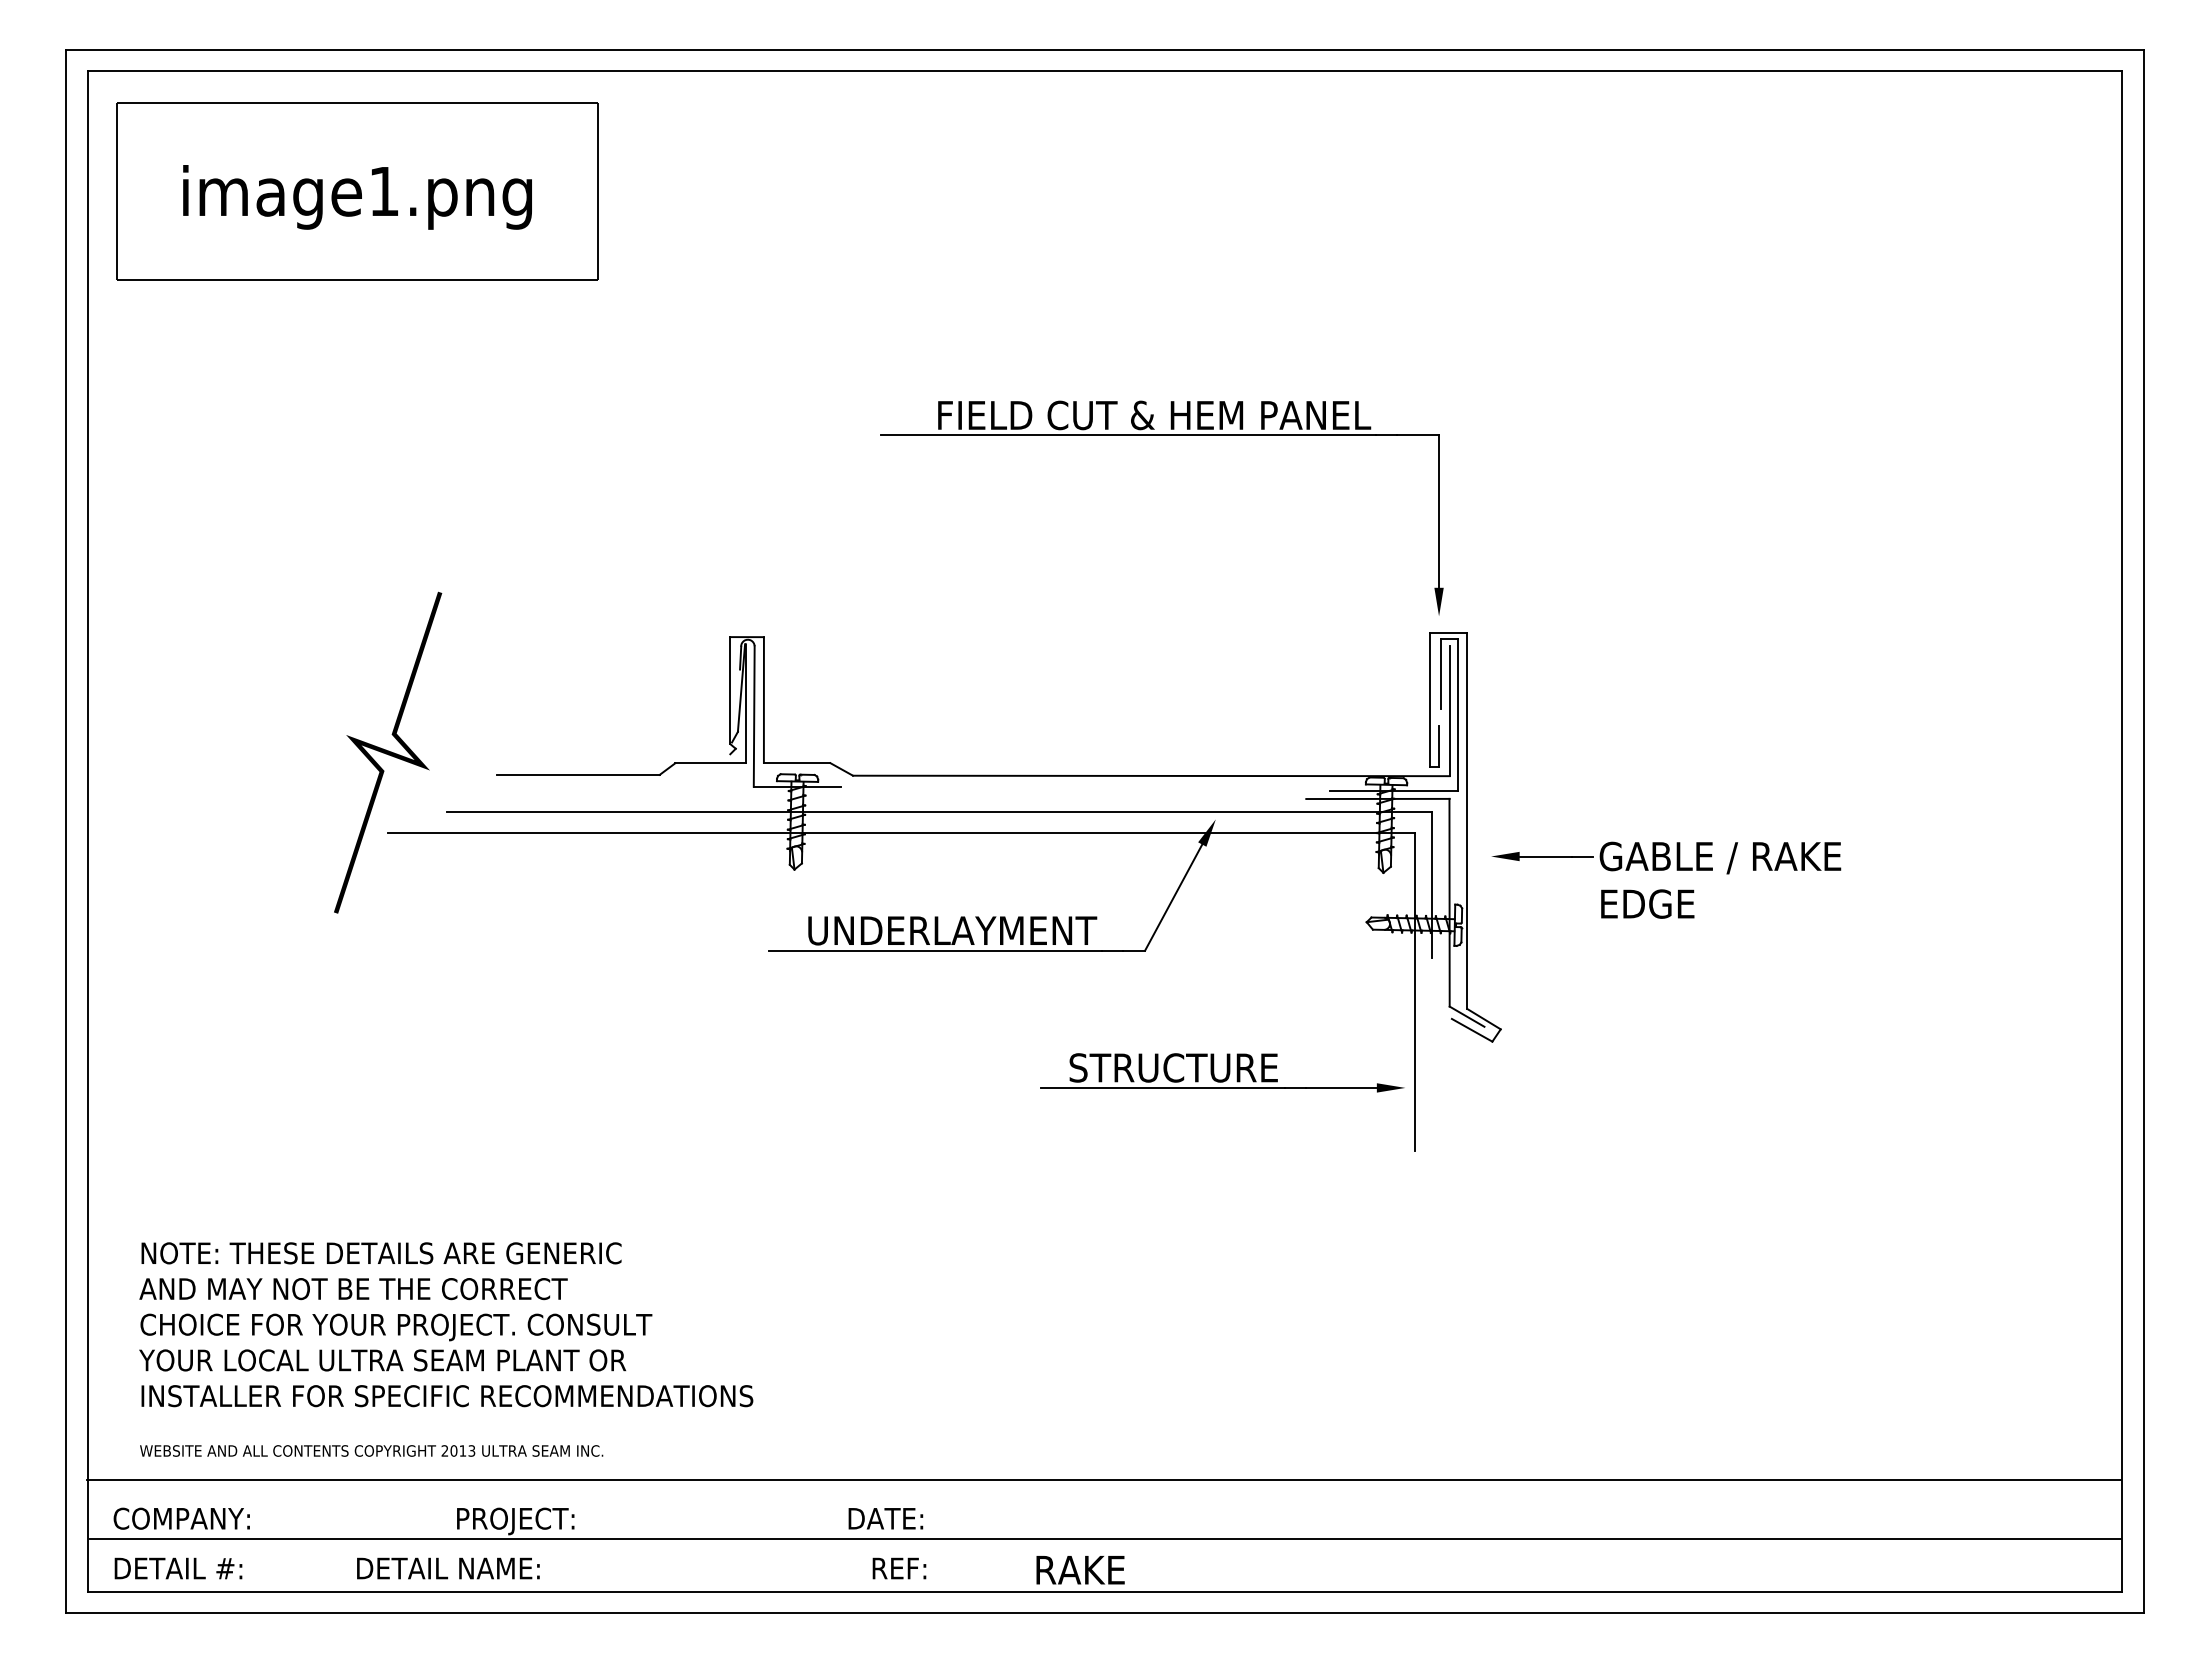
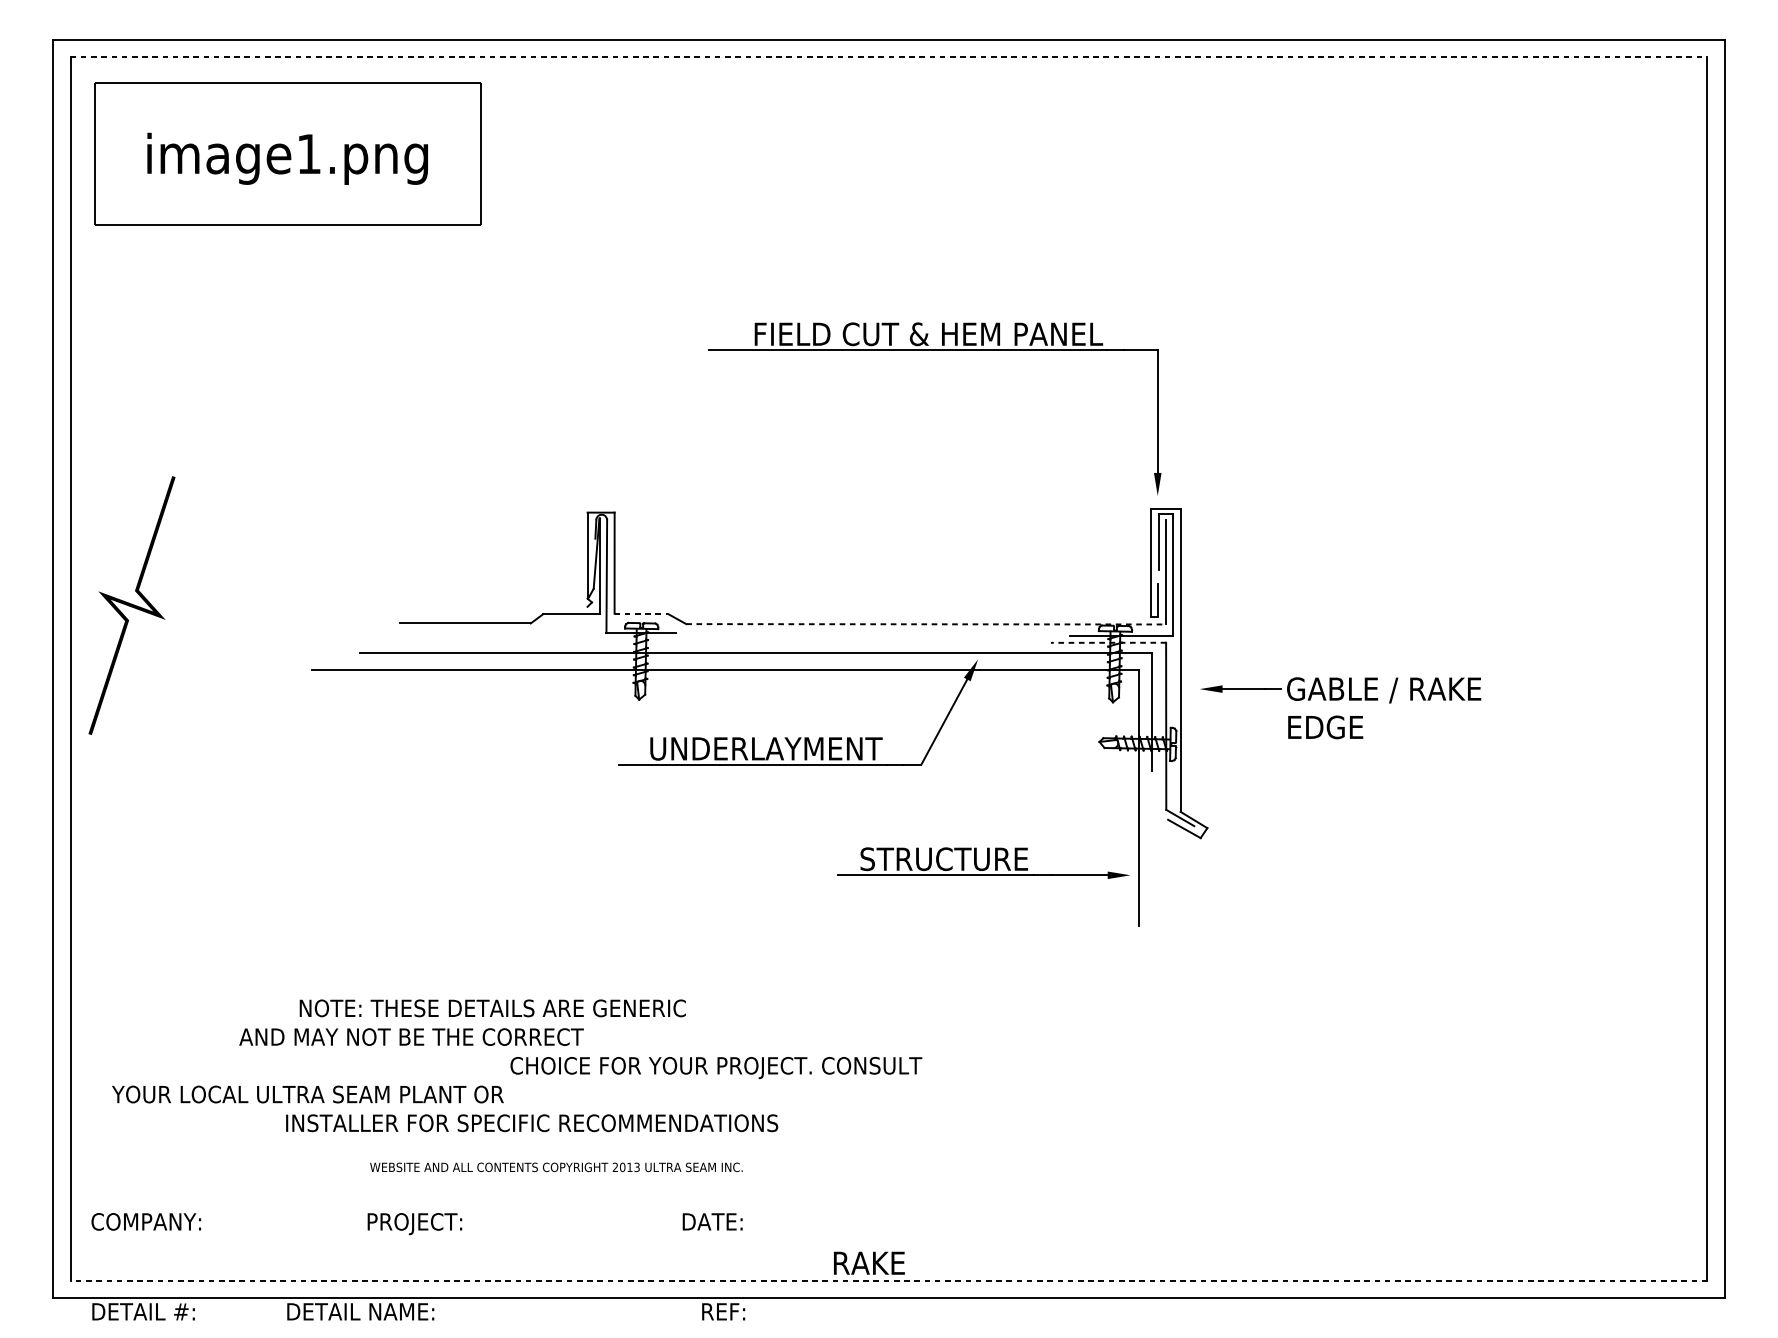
line: (1105, 71) -> (889, 57), solid -> dashed
curve: (388, 752) -> (132, 605), moved
line: (797, 763) -> (641, 614), solid -> dashed
line: (1151, 775) -> (926, 623), solid -> dashed
line: (1377, 798) -> (1108, 642), solid -> dashed
text: (381, 1253) -> (492, 1008), moved
text: (353, 1289) -> (411, 1037), moved
text: (396, 1327) -> (716, 1068), moved
text: (447, 1396) -> (532, 1123), moved
text: (371, 1450) -> (556, 1166), moved
line: (1103, 1479) -> (887, 1190), removed
line: (1105, 1538) -> (889, 1237), removed
text: (520, 1568) -> (418, 1311), moved
line: (1104, 1591) -> (888, 1280), solid -> dashed

